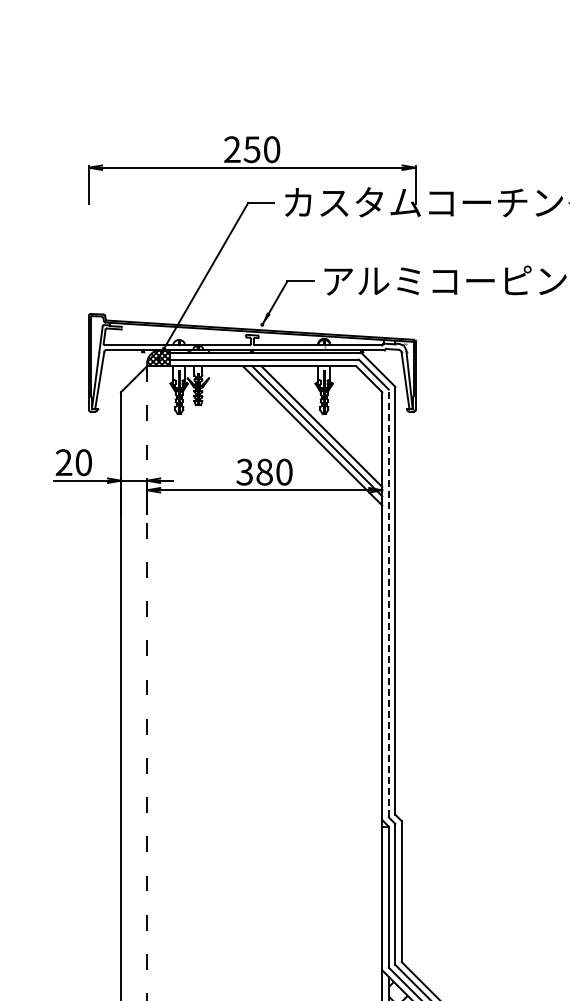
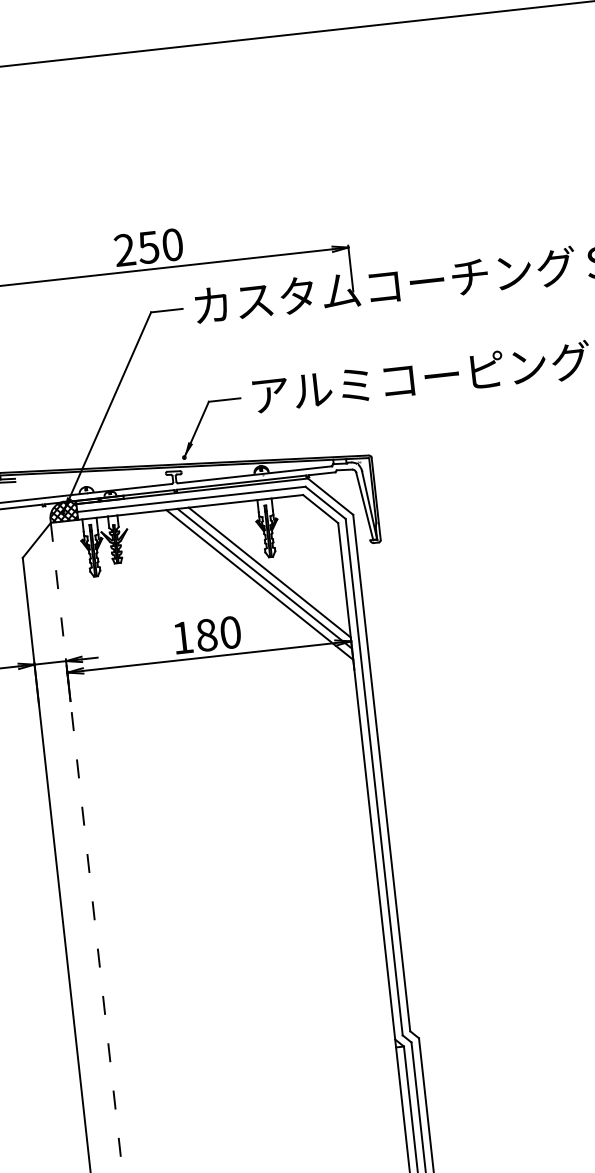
text: (244, 471) -> (182, 637), 380 -> 180
line: (388, 603) -> (373, 777), dashed -> solid

